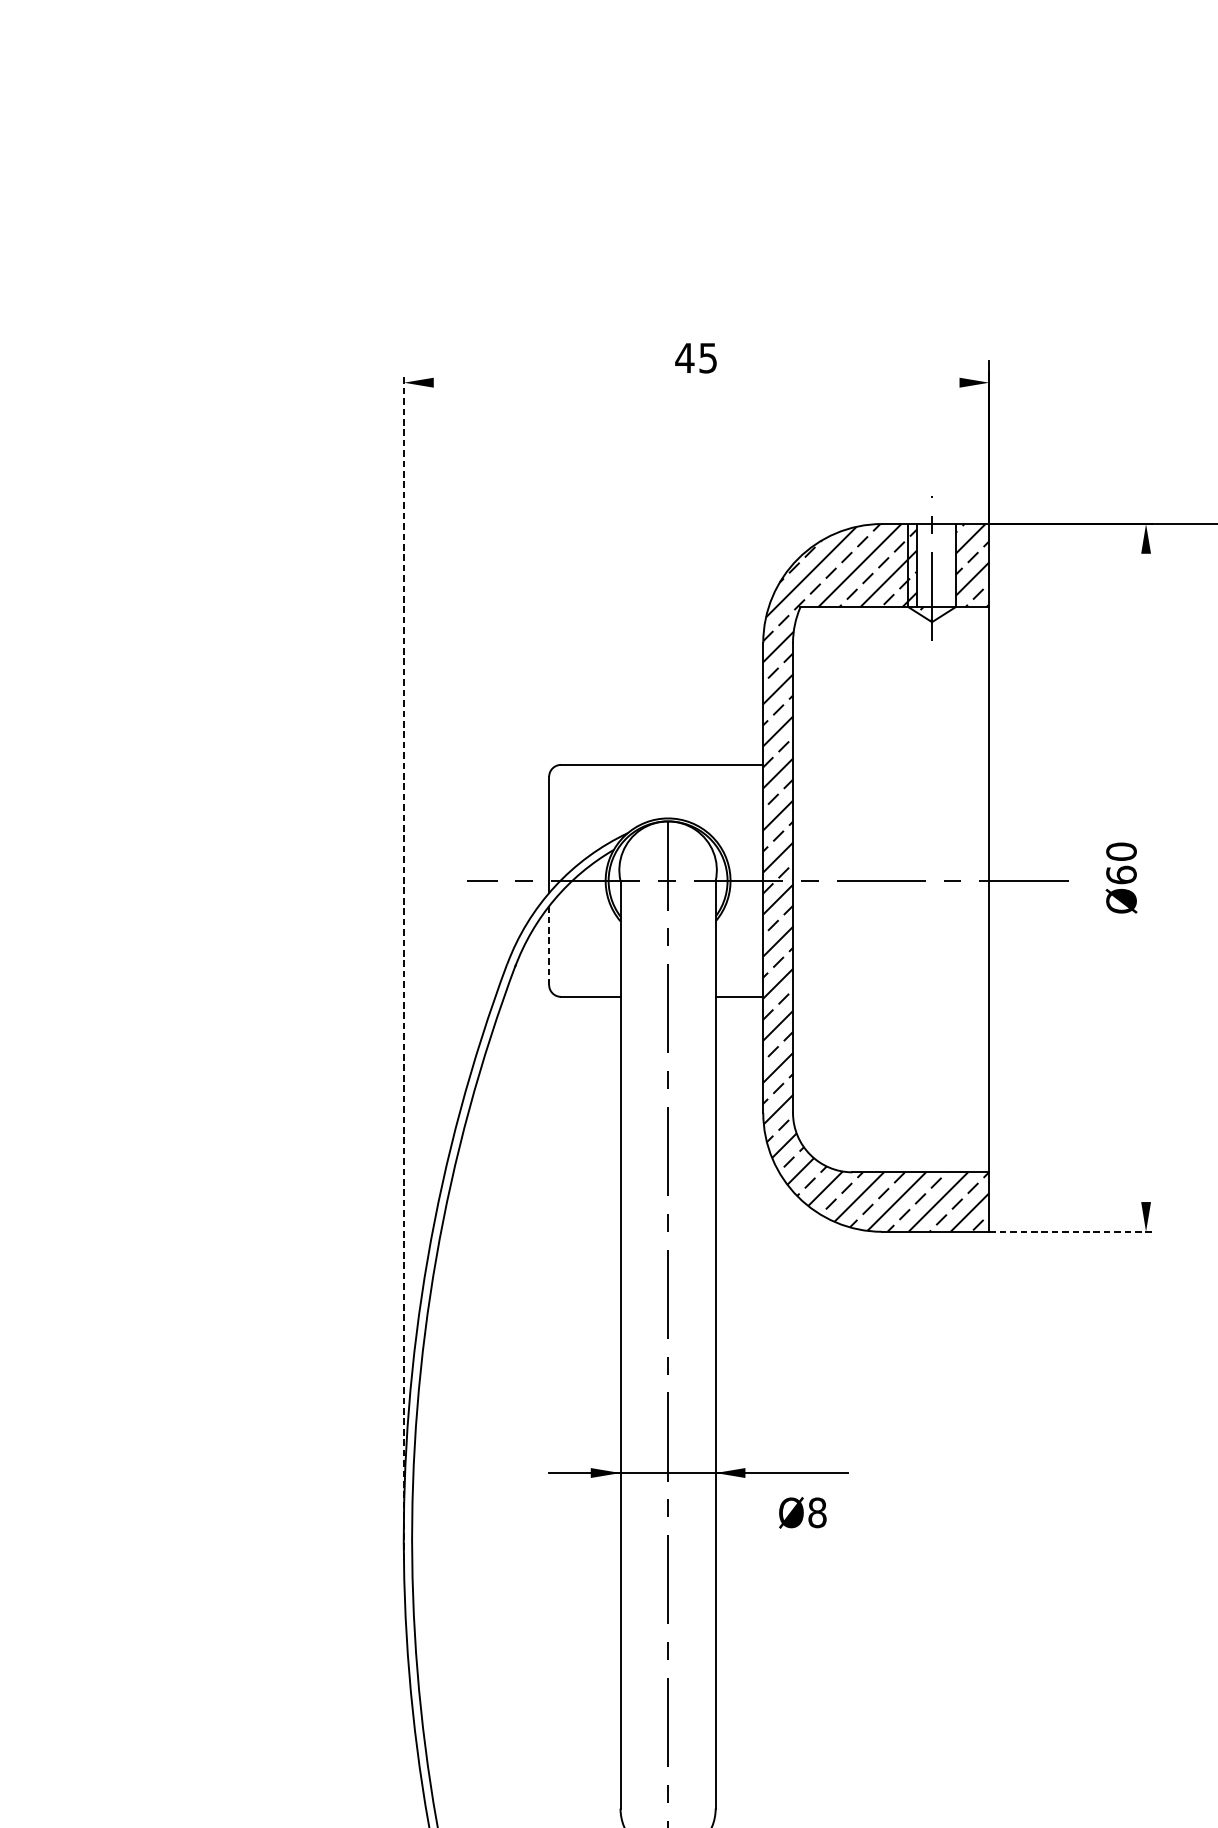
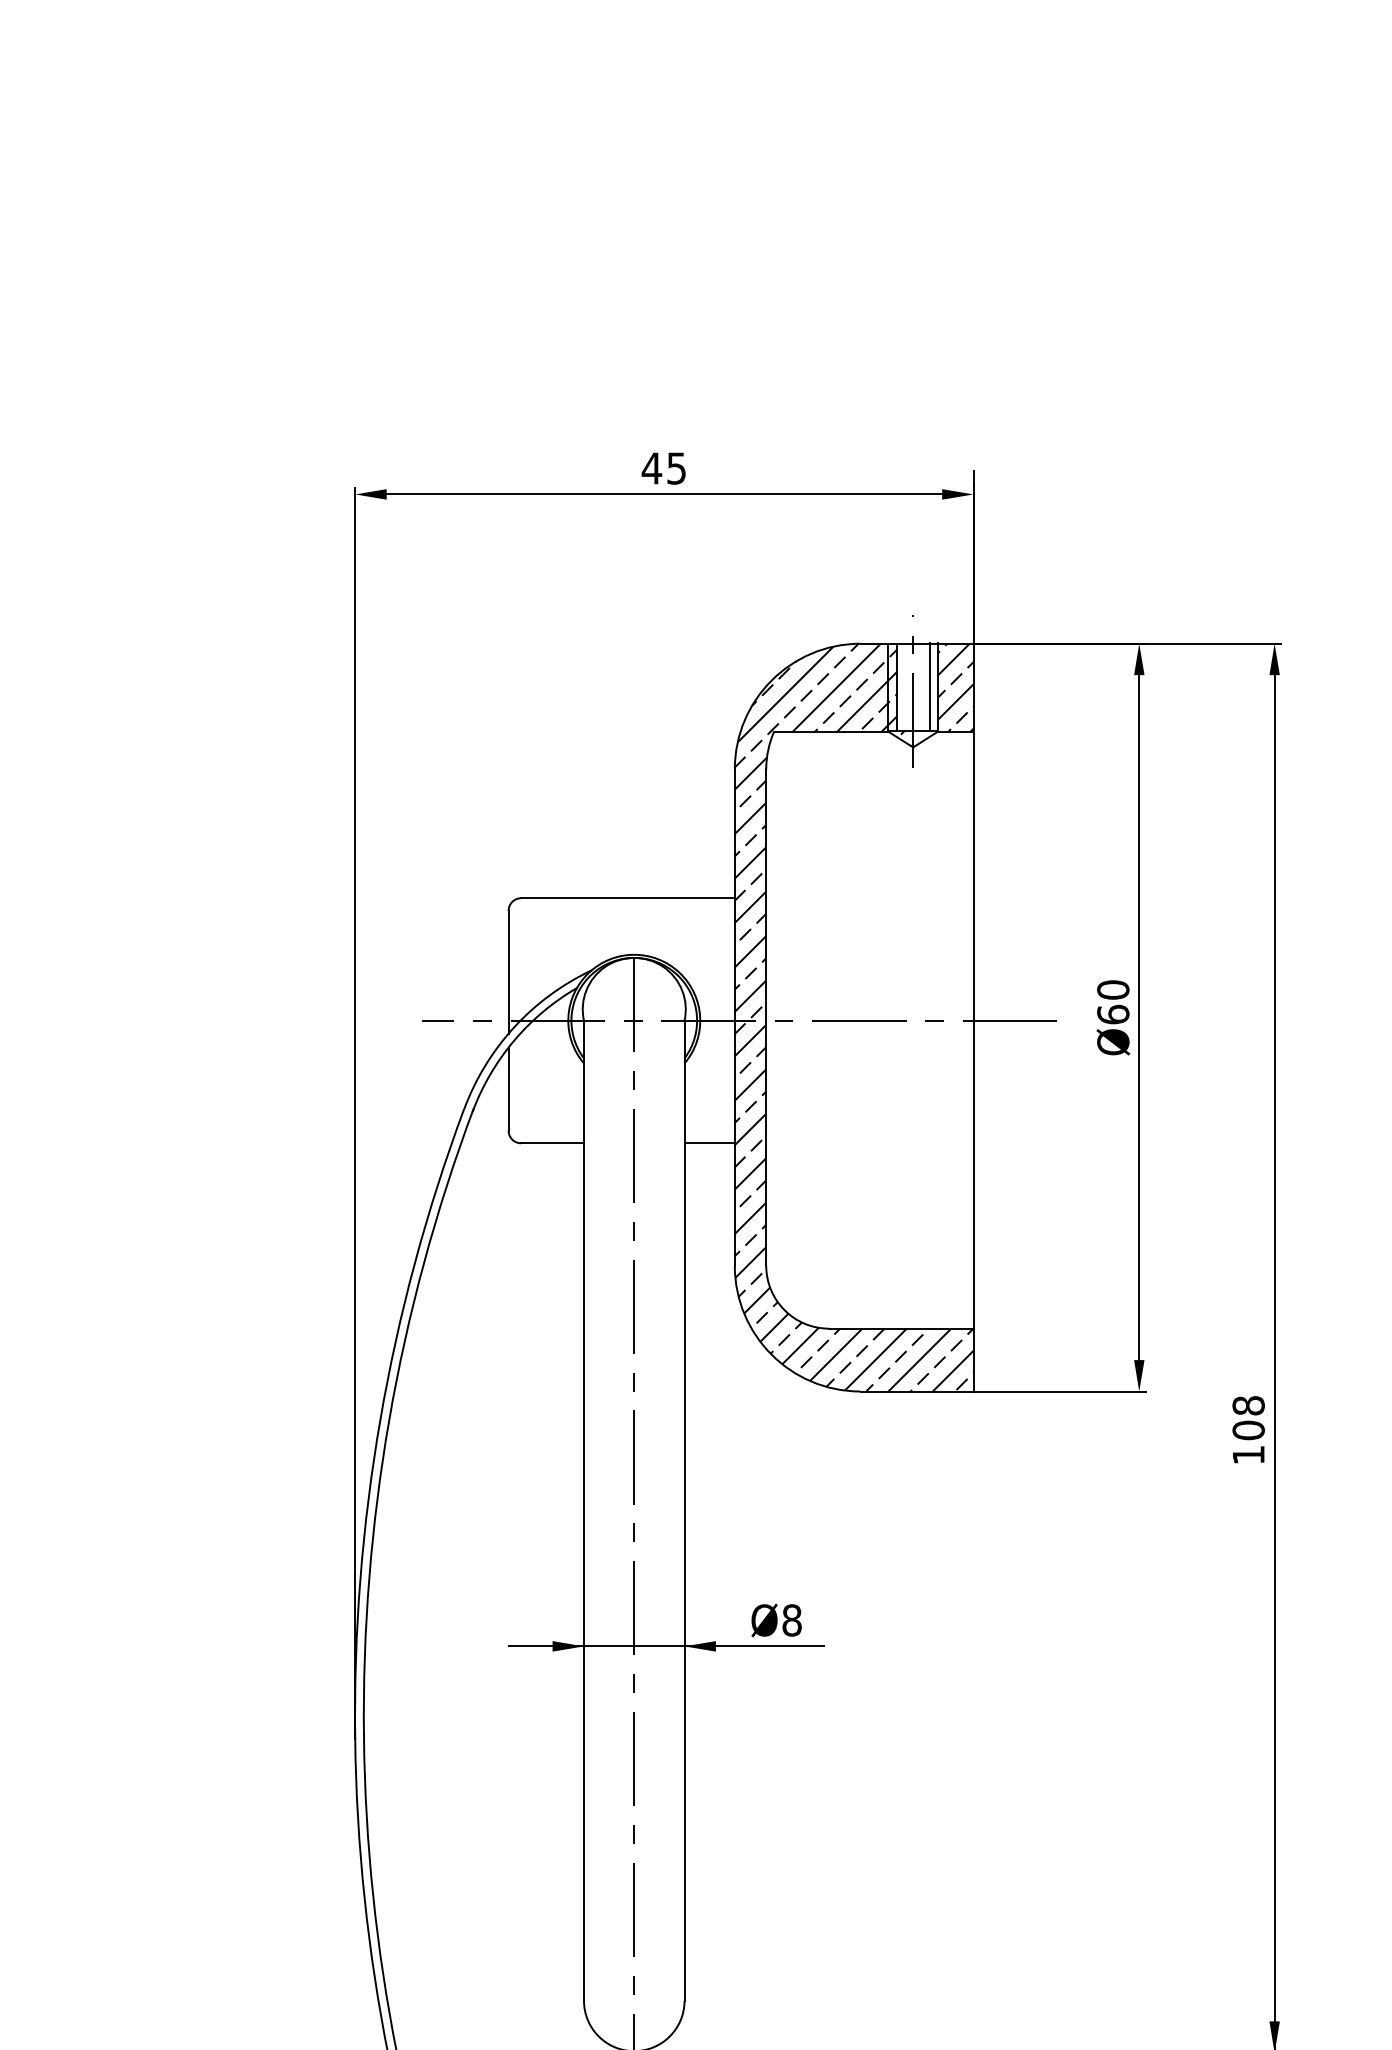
line: (696, 382) -> (664, 494), added
line: (947, 565) -> (929, 687), added
line: (1146, 877) -> (1139, 1017), added
line: (549, 945) -> (508, 1089), dashed -> solid
line: (404, 967) -> (355, 1112), dashed -> solid
line: (1070, 1231) -> (1059, 1391), dashed -> solid
text: (802, 1512) -> (776, 1620), moved

